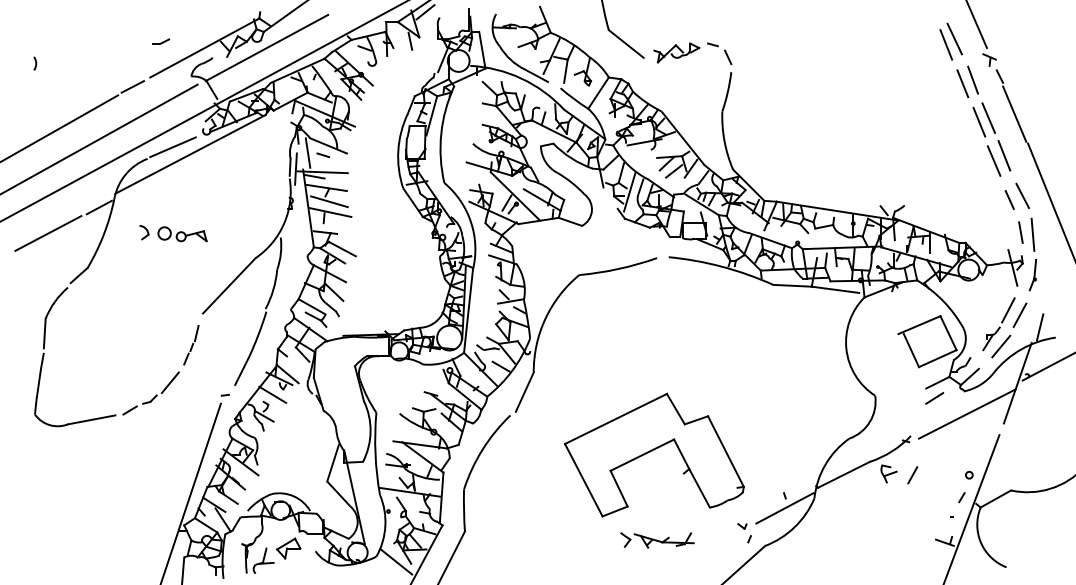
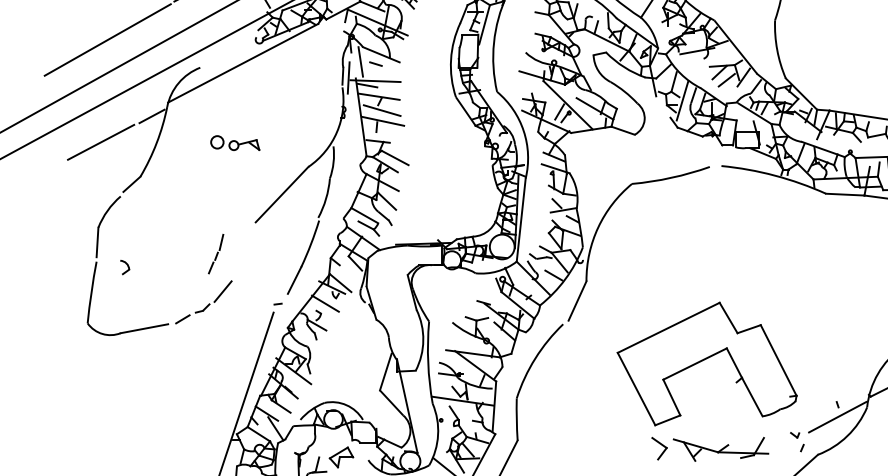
line: (172, 147) -> (225, 56), removed
part: (144, 232) -> (125, 267), moved
part: (191, 345) -> (216, 254), moved
part: (657, 540) -> (710, 449), size x1.6

